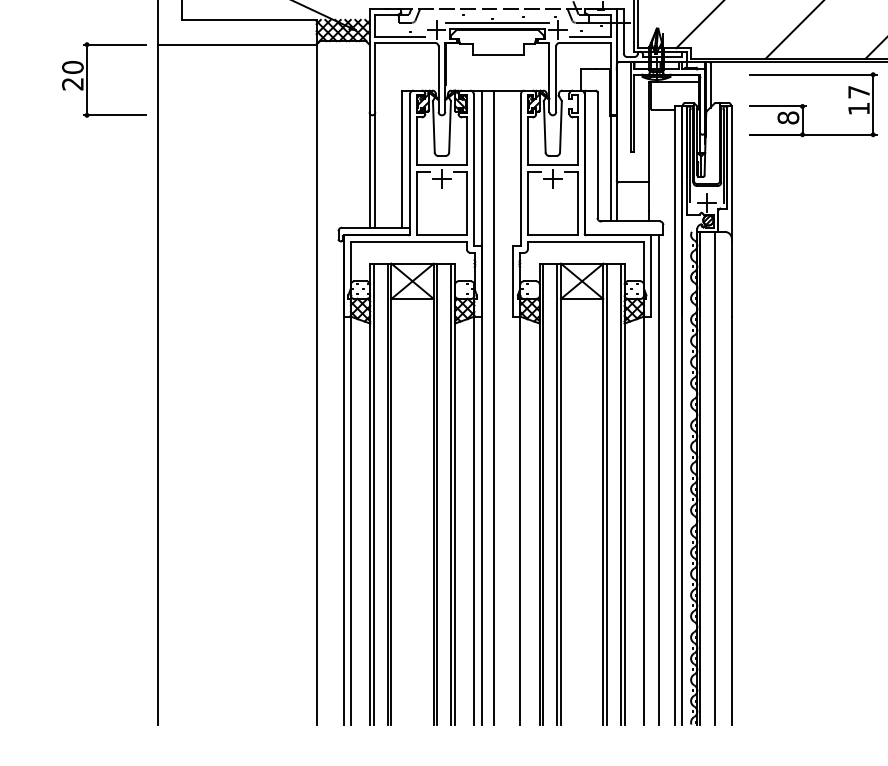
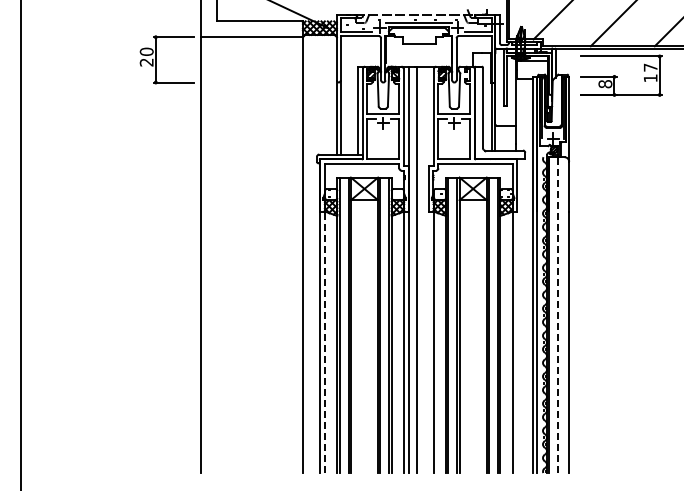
line: (715, 478) -> (558, 315), solid -> dashed
line: (659, 480) -> (522, 316), removed
line: (350, 519) -> (324, 341), solid -> dashed

